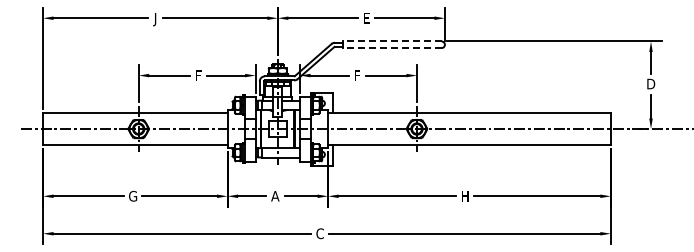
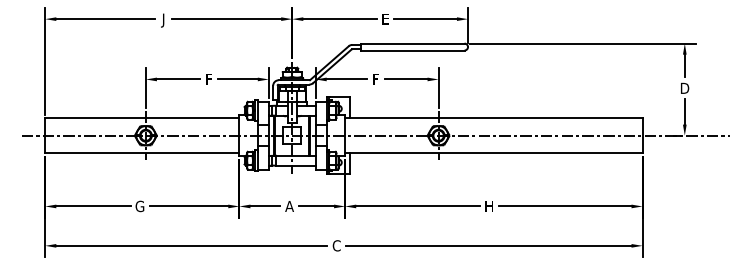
line: (391, 41) -> (411, 43), dashed -> solid
line: (391, 48) -> (411, 50), dashed -> solid

